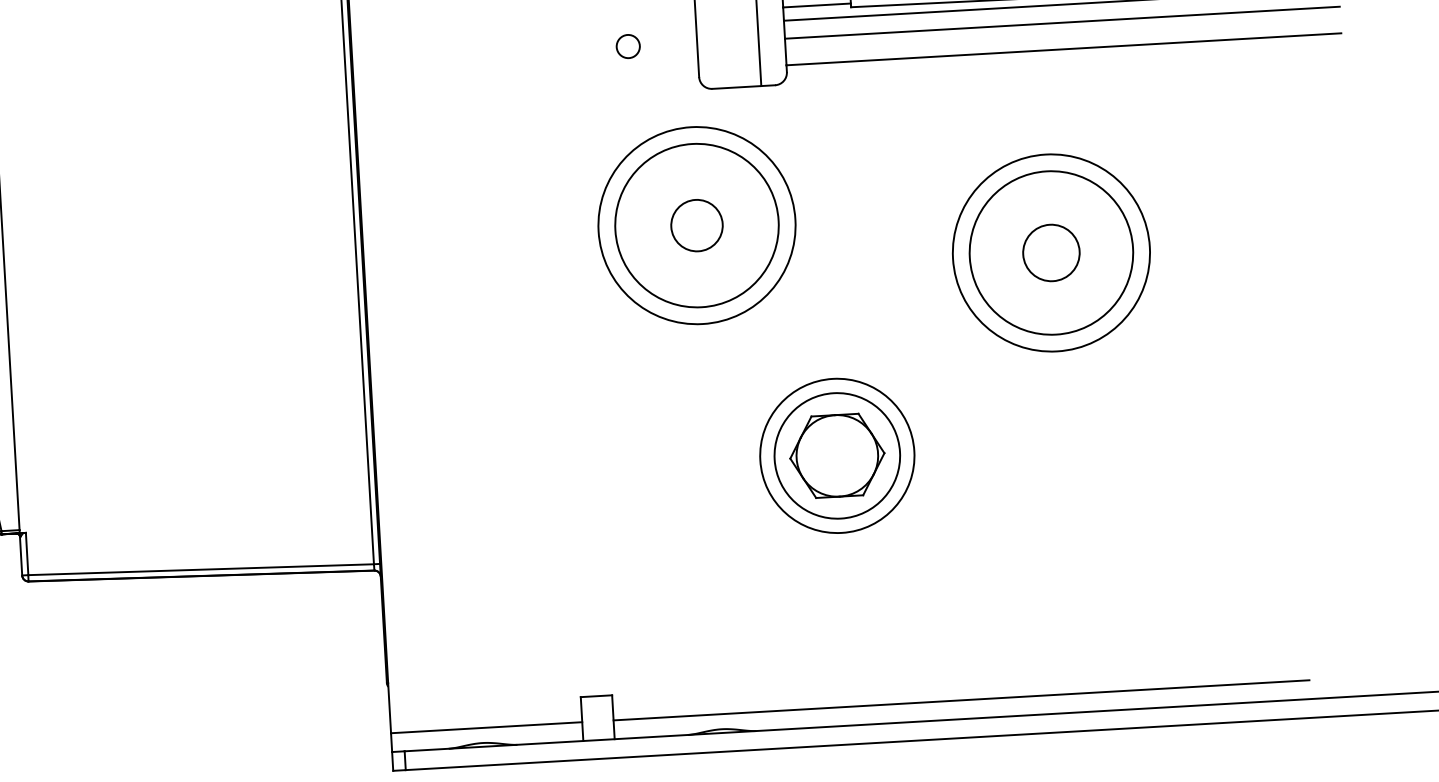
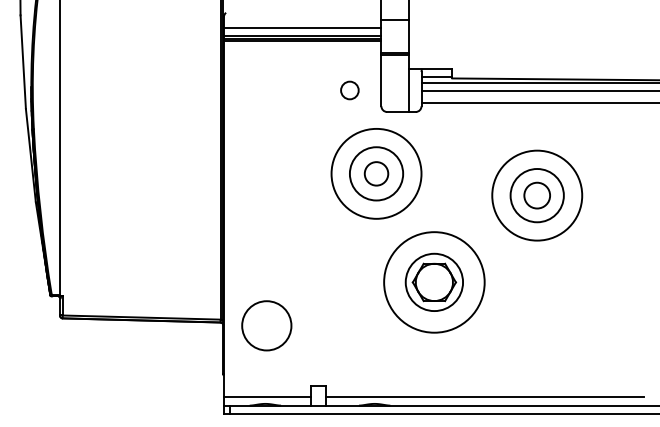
circle: (627, 46) -> (349, 90), size x1.67
circle: (696, 224) -> (376, 173), size x0.71
circle: (1049, 252) -> (536, 195), size x0.71
circle: (837, 456) -> (434, 282), size x1.43
circle: (475, 571) -> (266, 325), added

